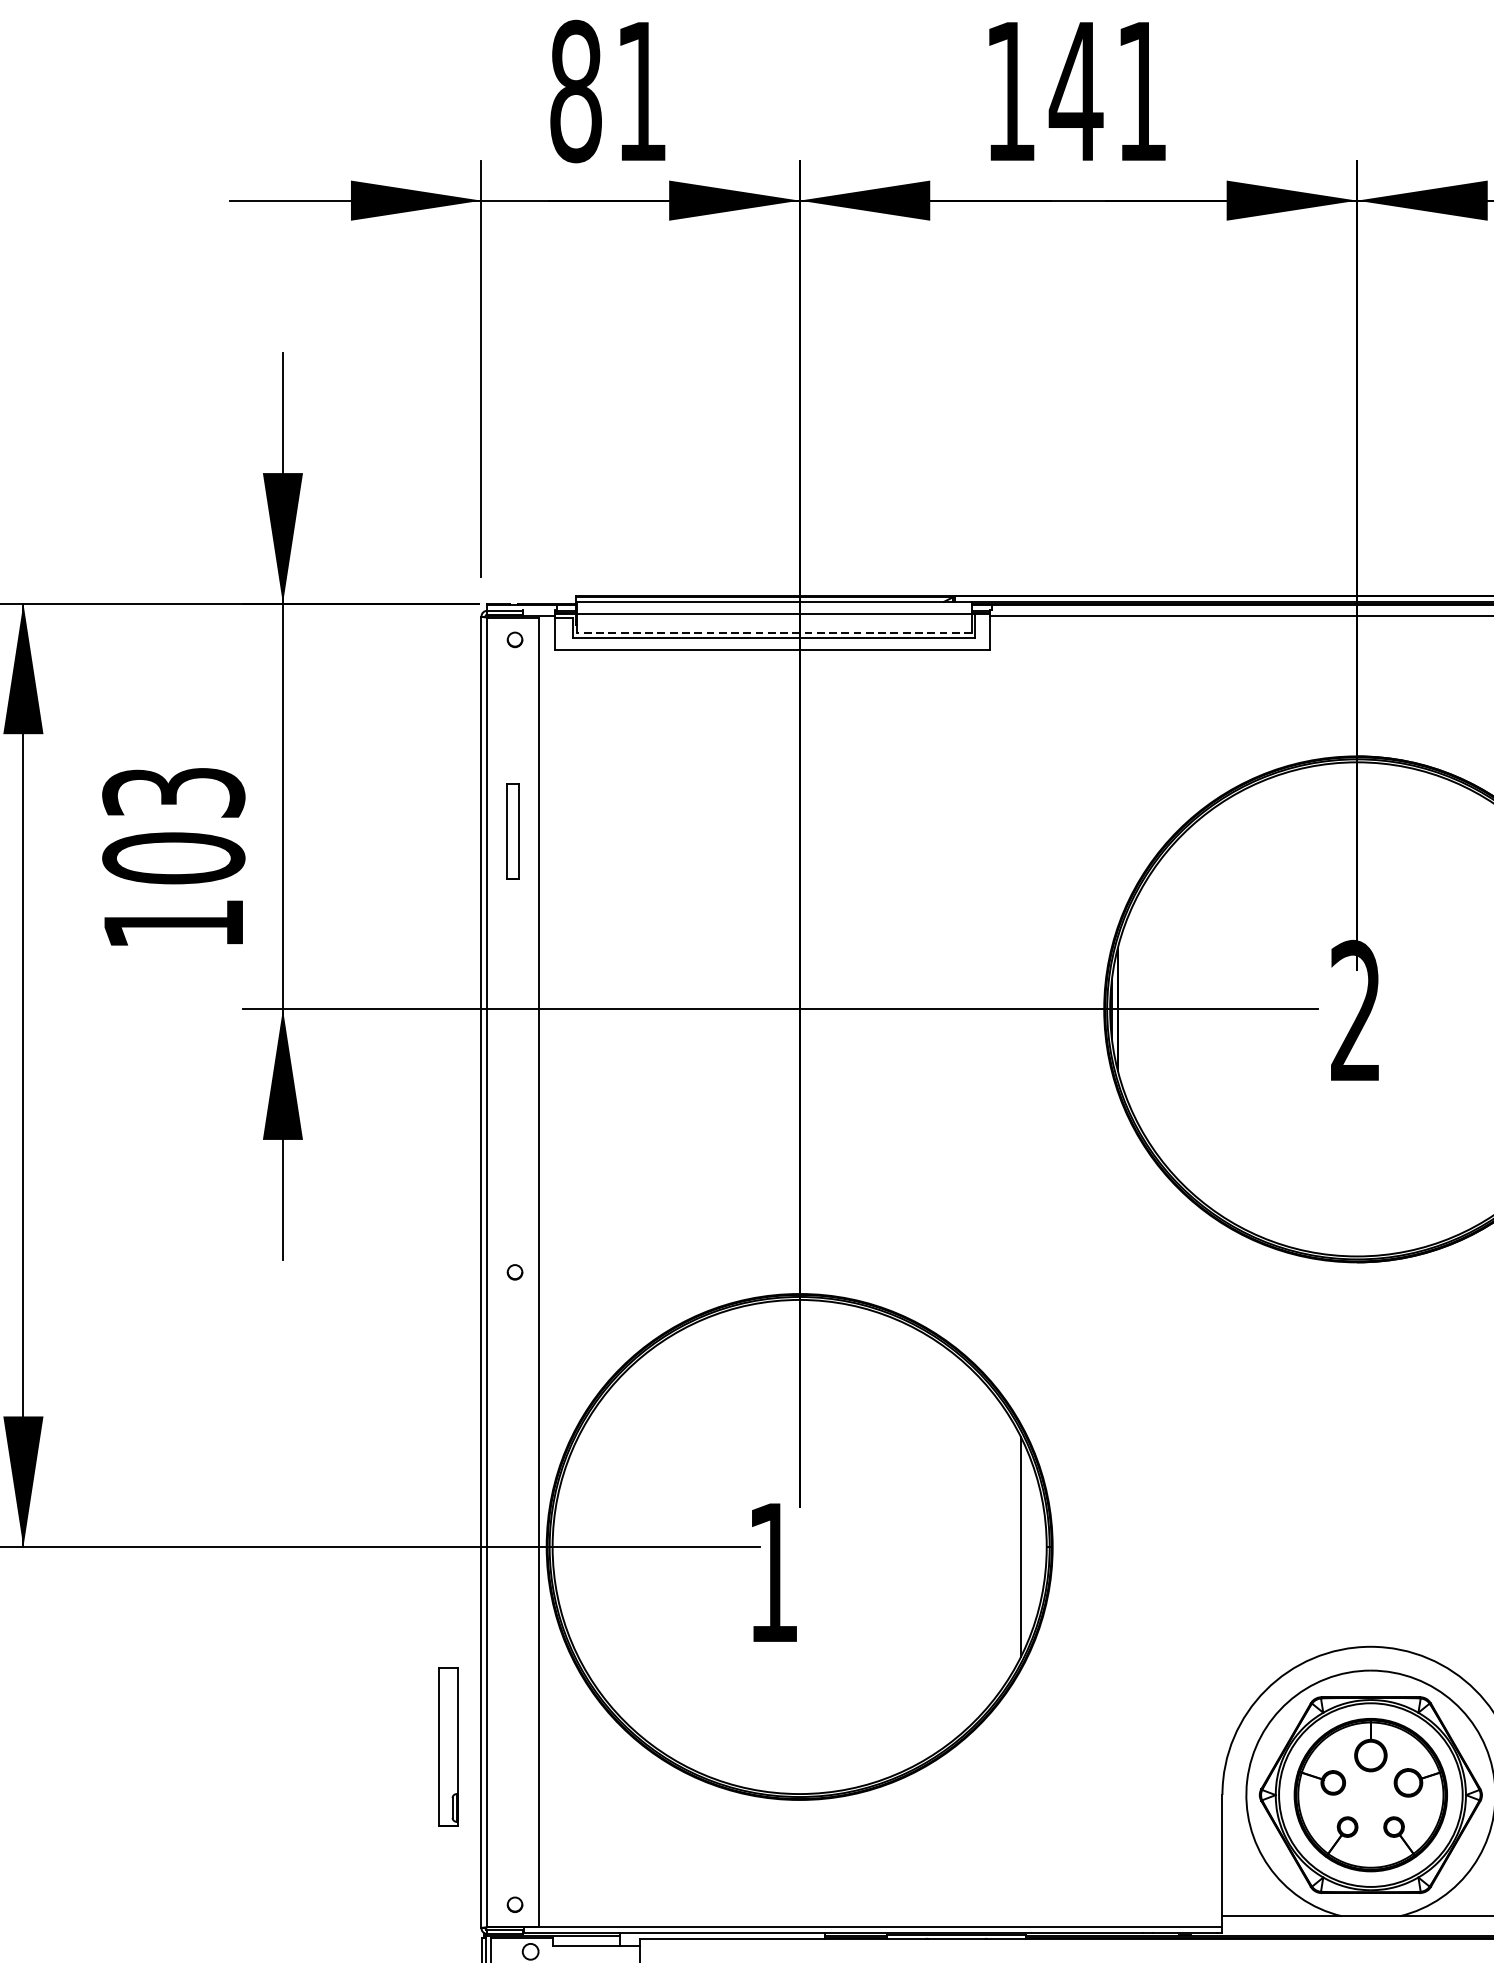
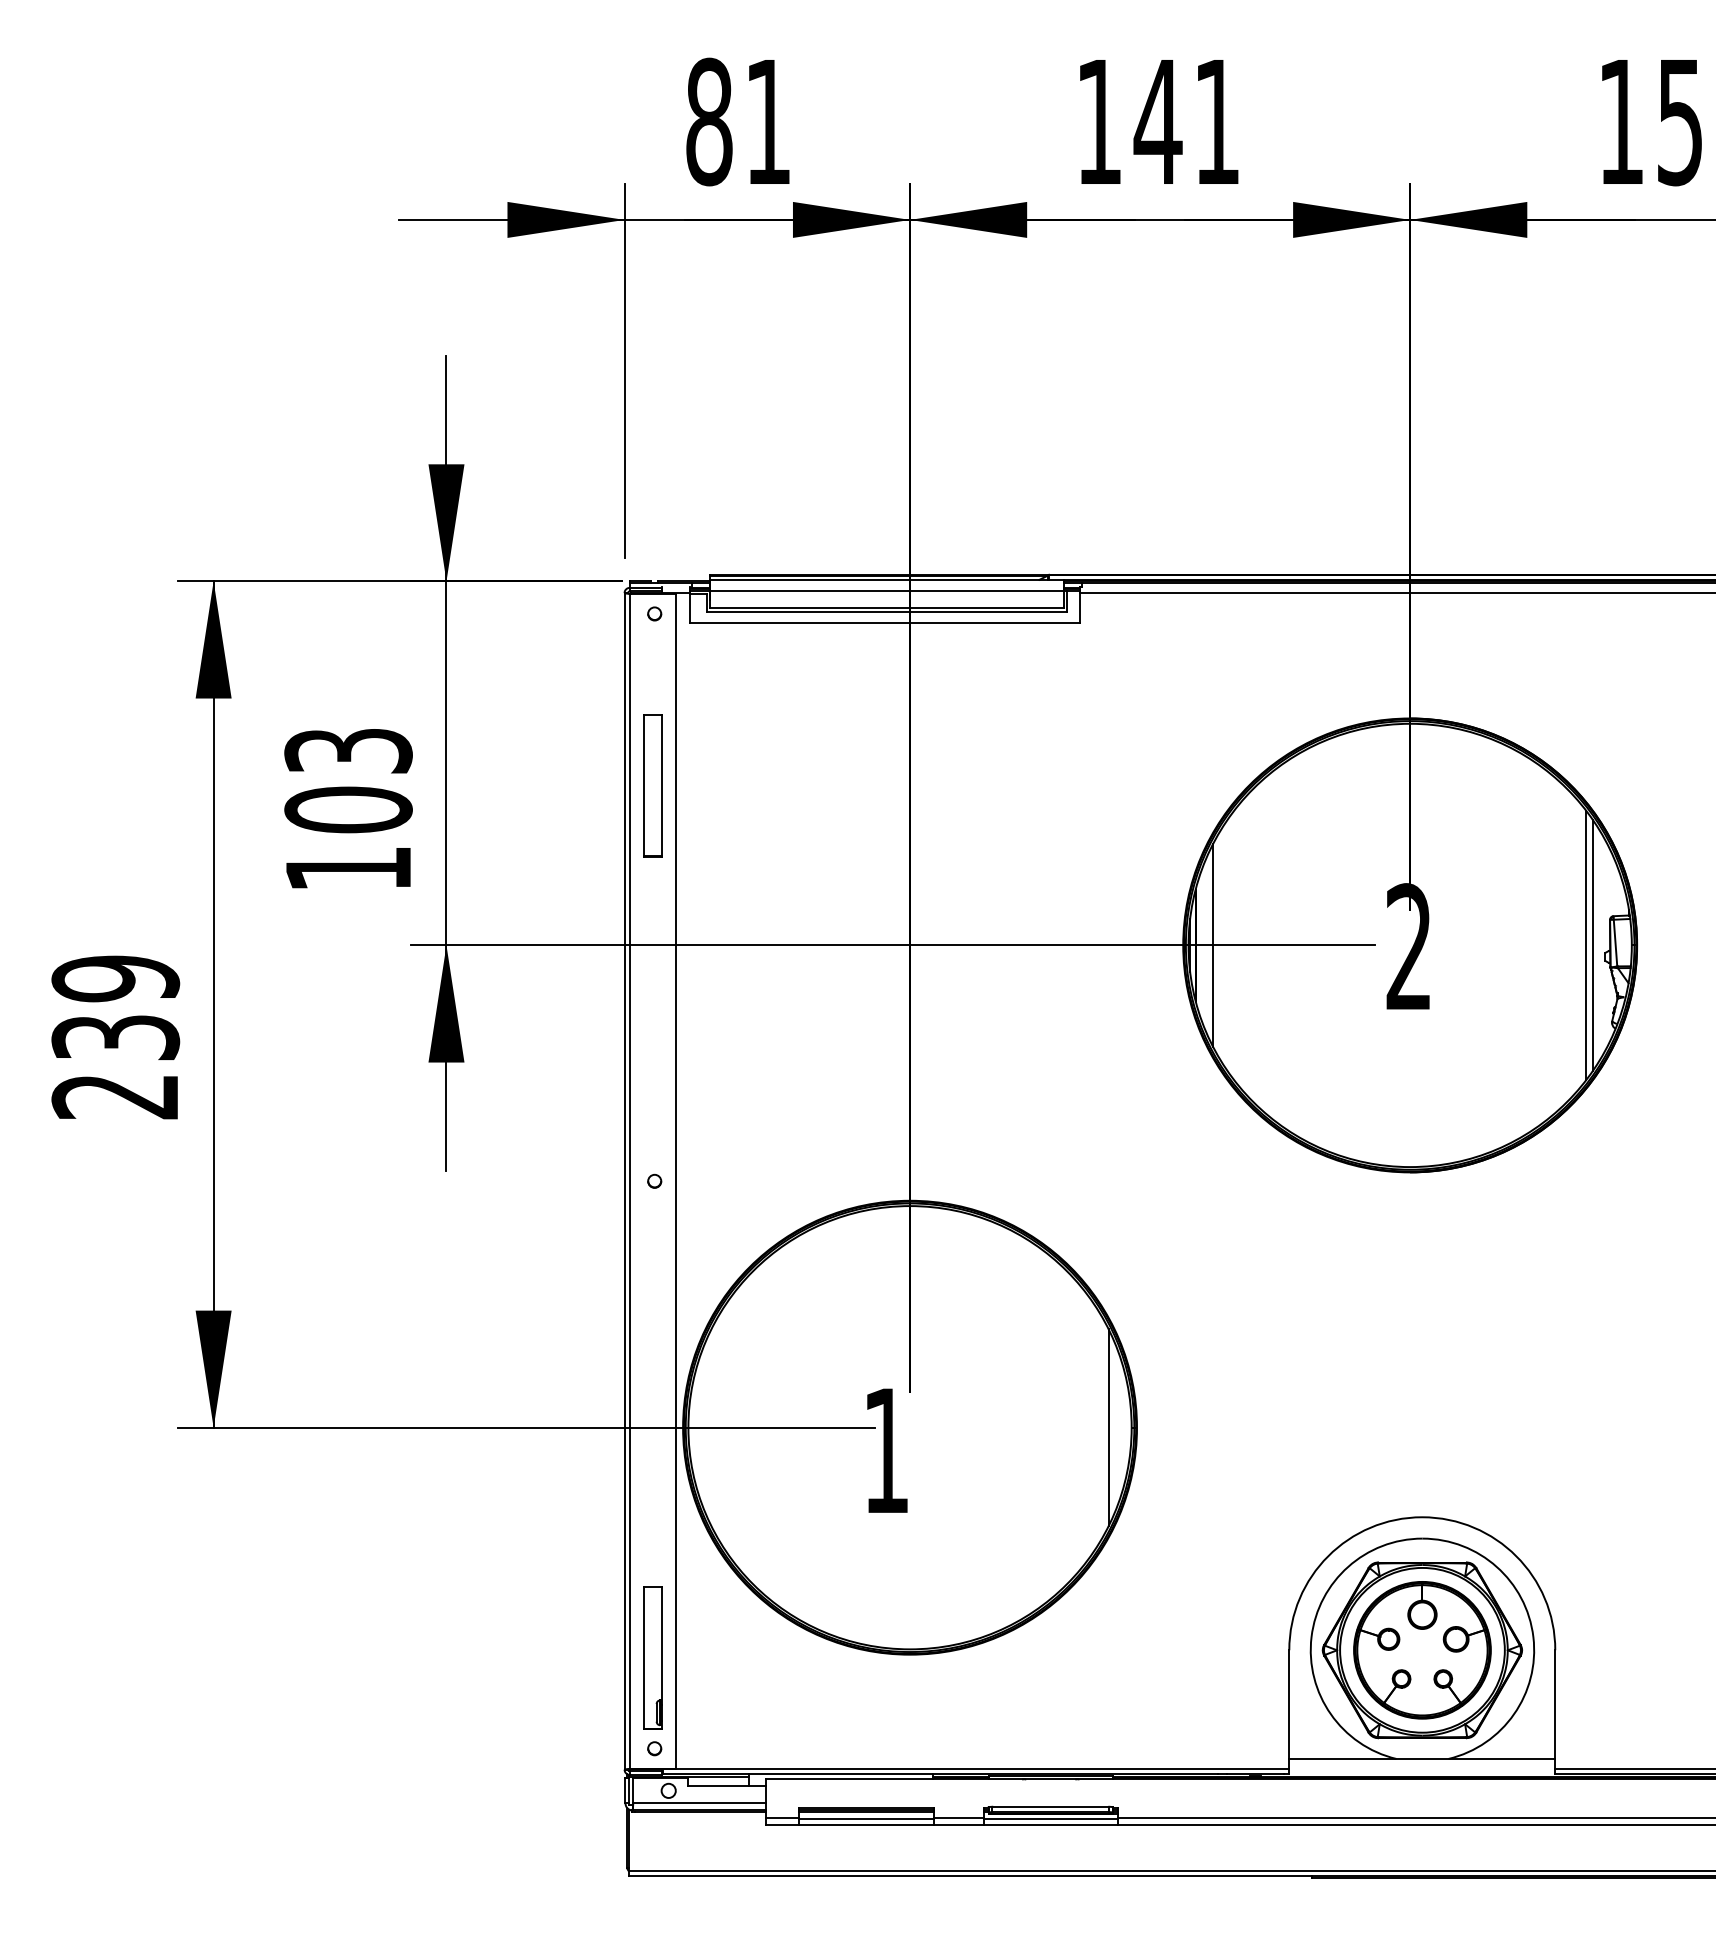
line: (773, 632) -> (886, 607), dashed -> solid
part: (512, 831) -> (652, 785), size x1.67
line: (1137, 1009) -> (1213, 945), added
part: (447, 1746) -> (652, 1657), moved

